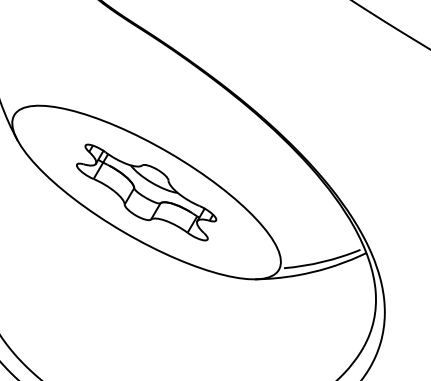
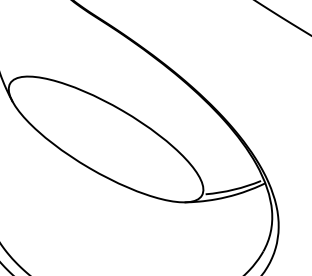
part: (145, 192) -> (105, 139), removed

